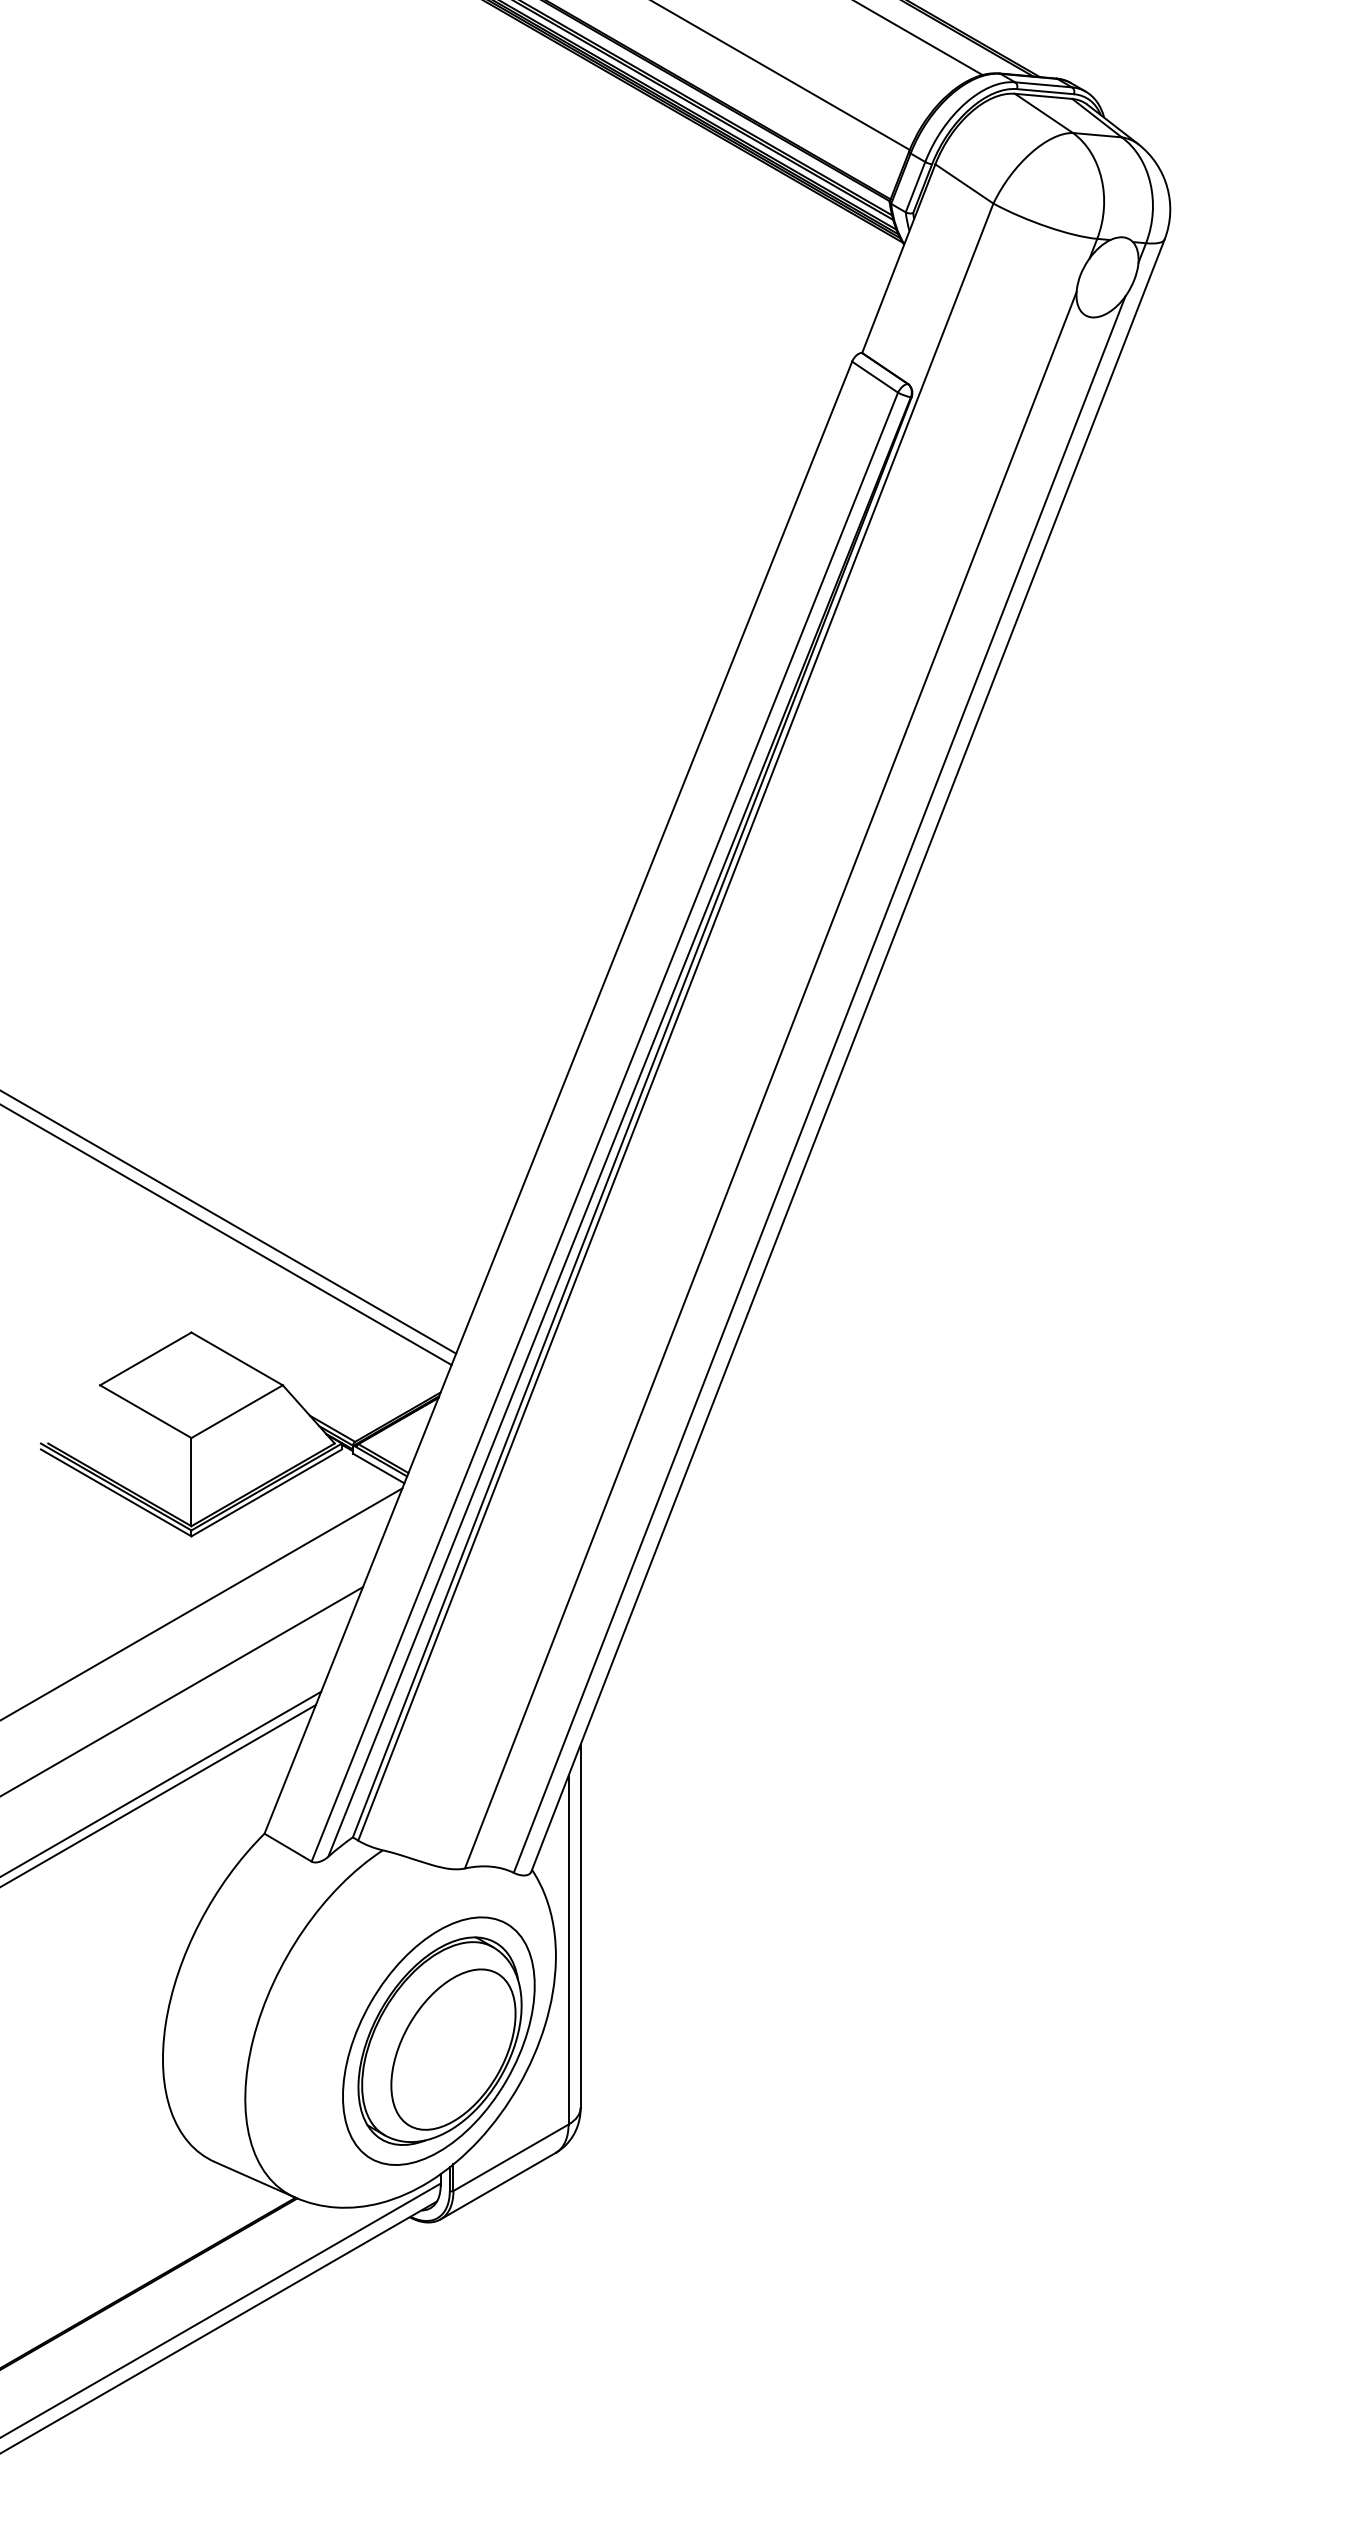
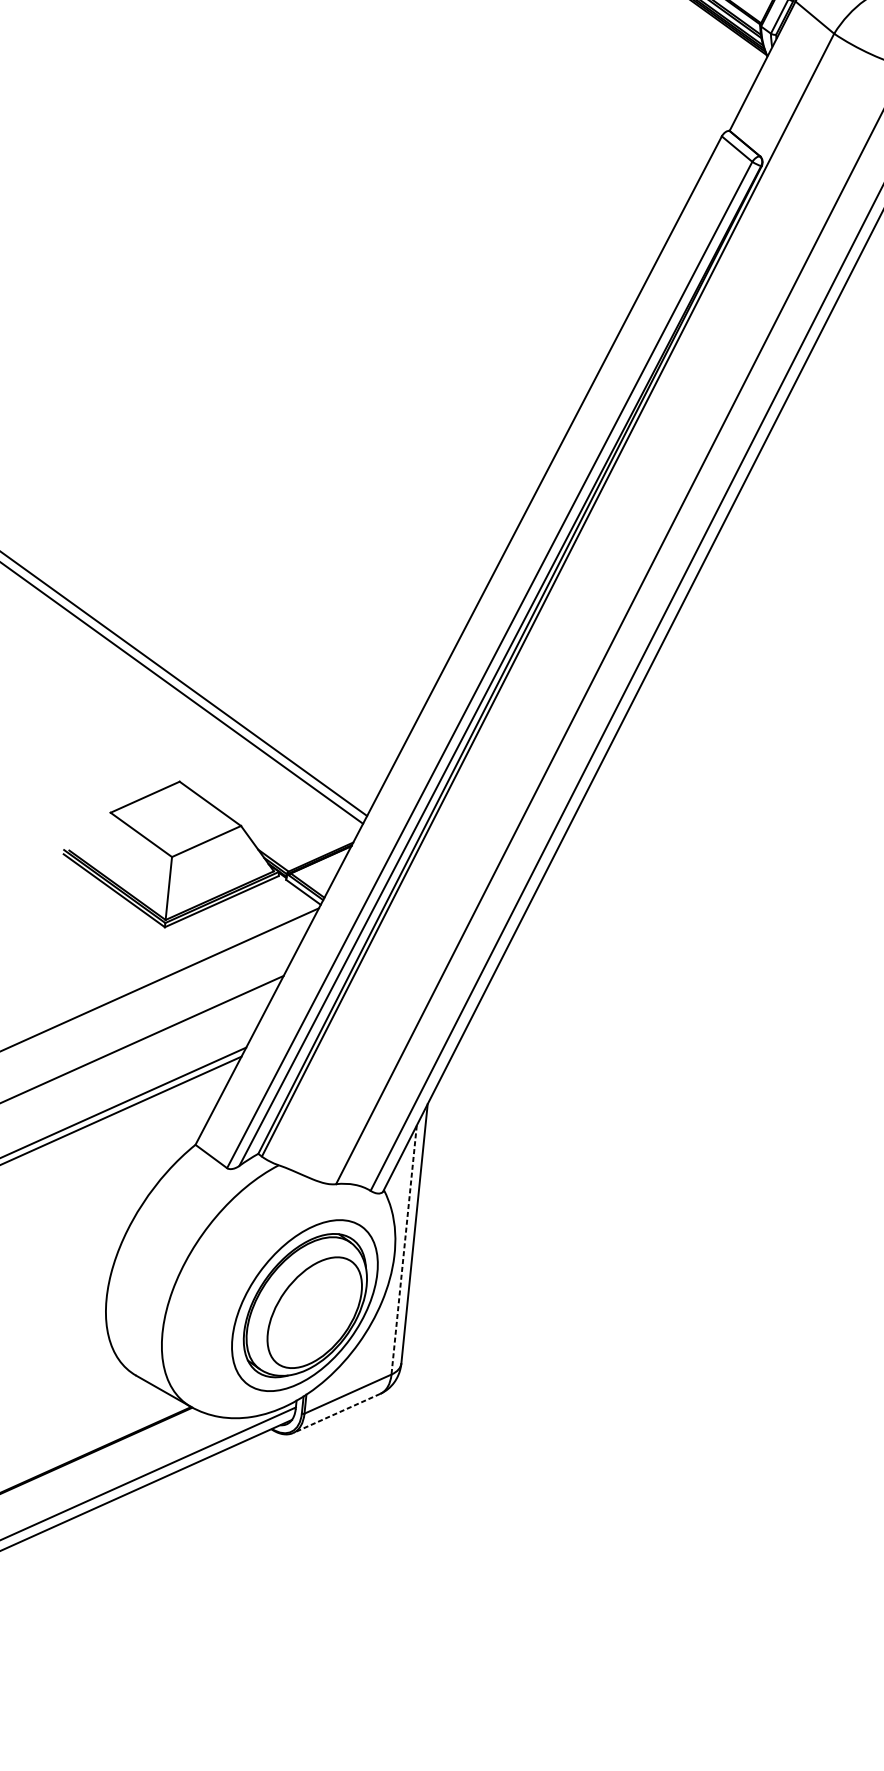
line: (568, 1950) -> (404, 1250), solid -> dashed
line: (497, 2186) -> (336, 1413), solid -> dashed

